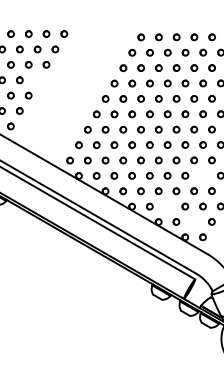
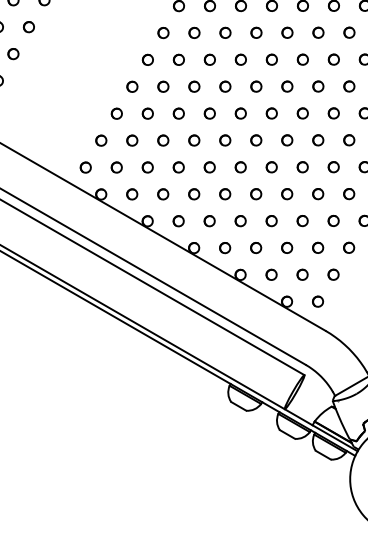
part: (37, 80) -> (28, 27), added
part: (202, 175) -> (317, 193), added
part: (167, 206) -> (255, 247), added
part: (193, 221) -> (301, 273), added

